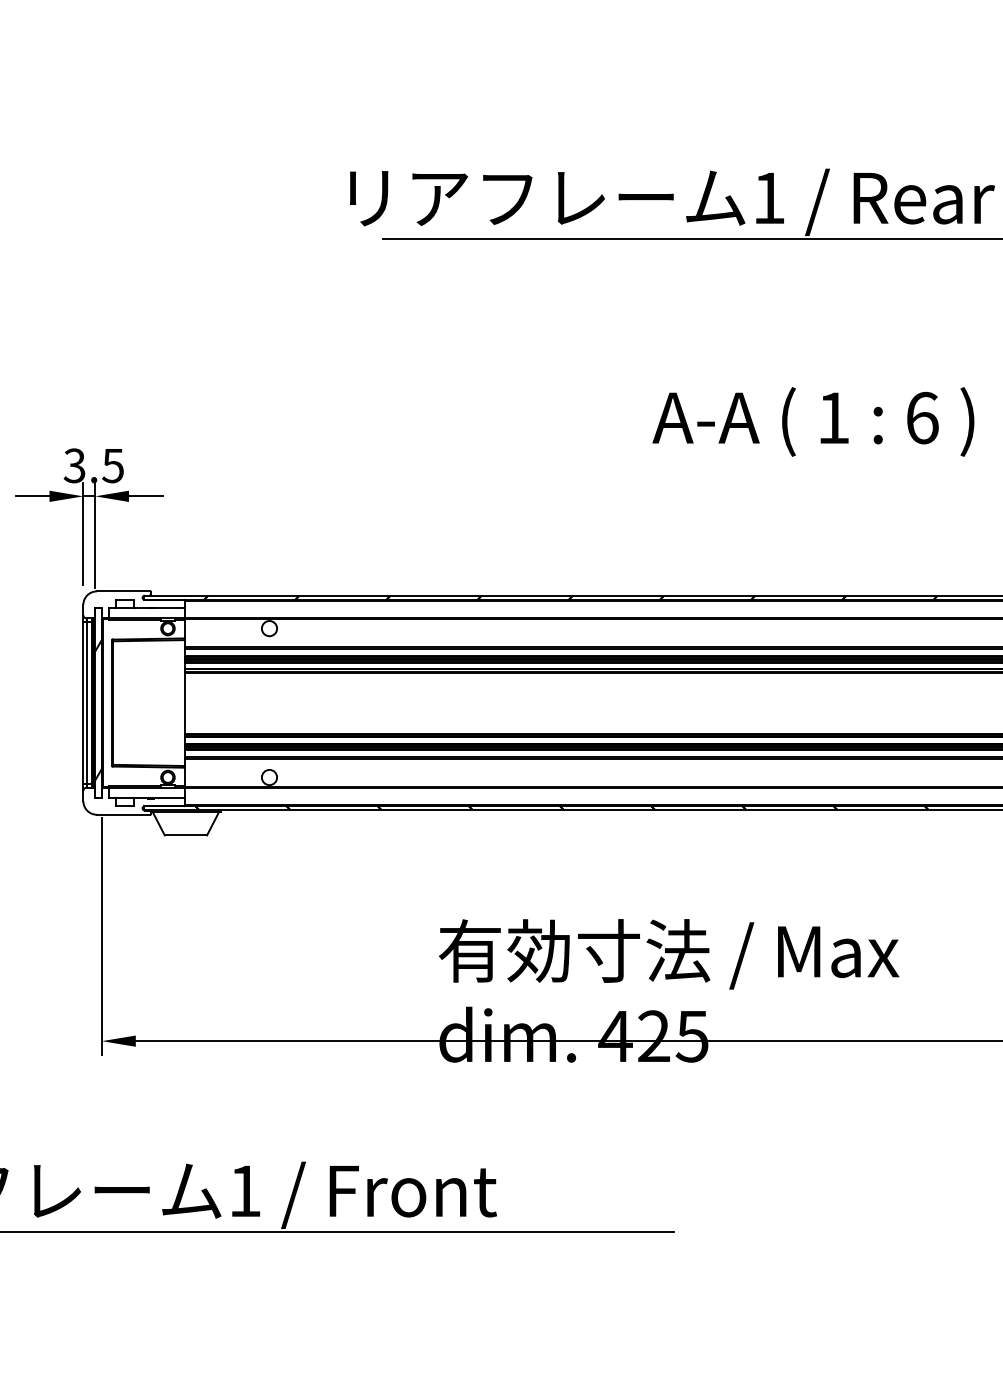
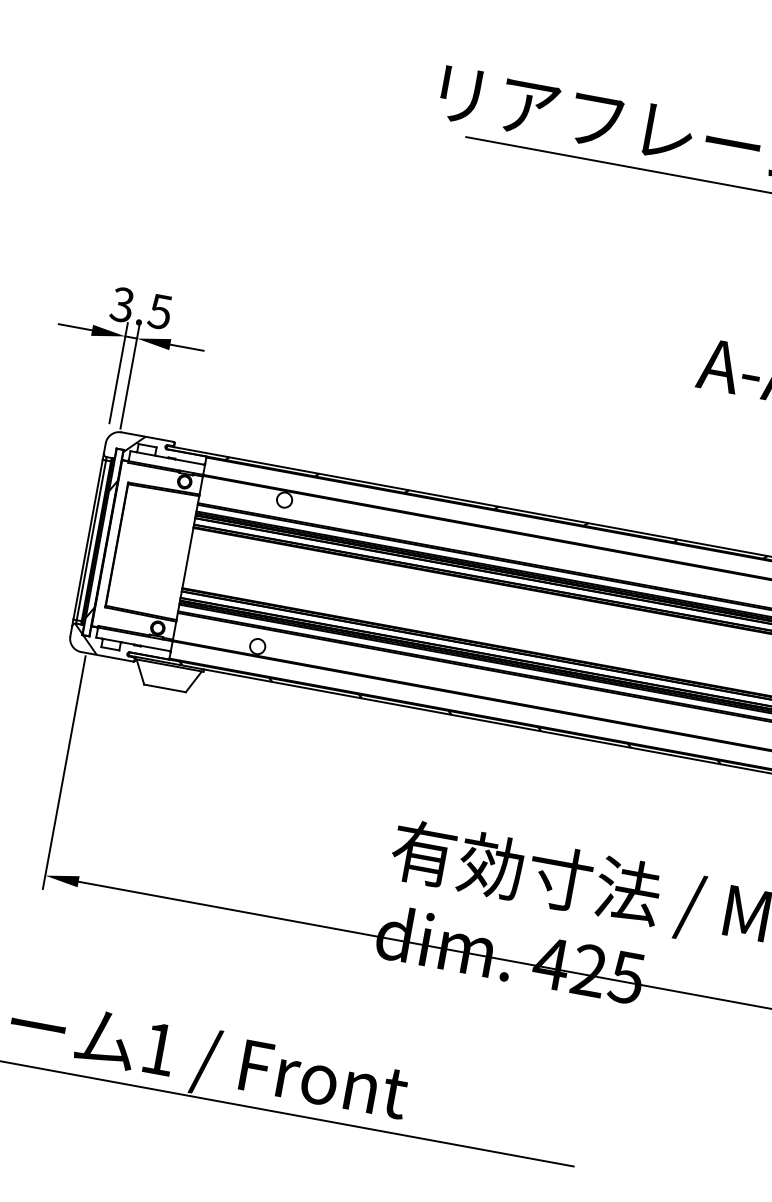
hatch: (111, 600) -> (134, 443), added
hatch: (98, 800) -> (85, 638), added

